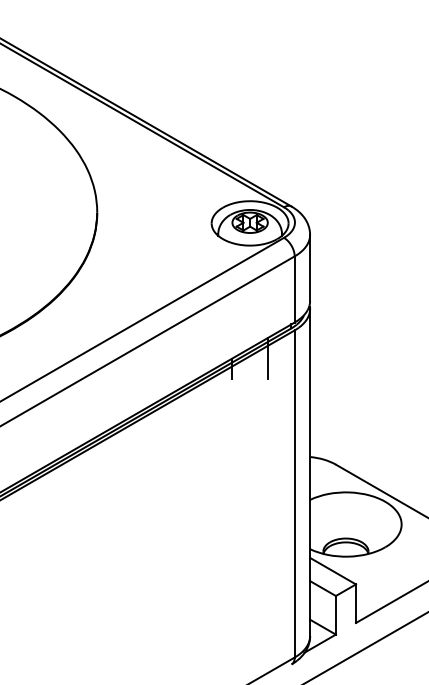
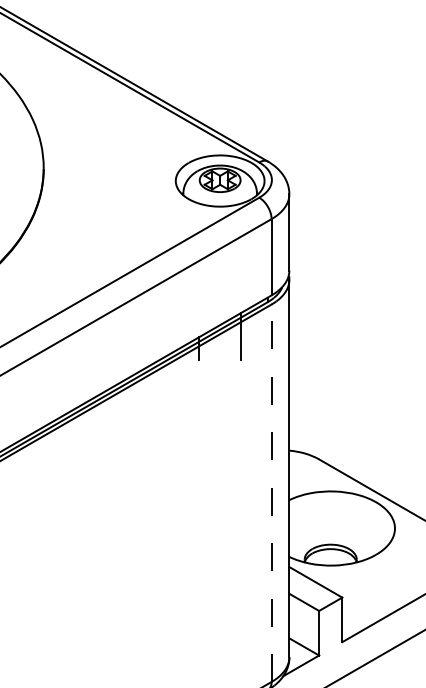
line: (294, 493) -> (271, 492), solid -> dashed

